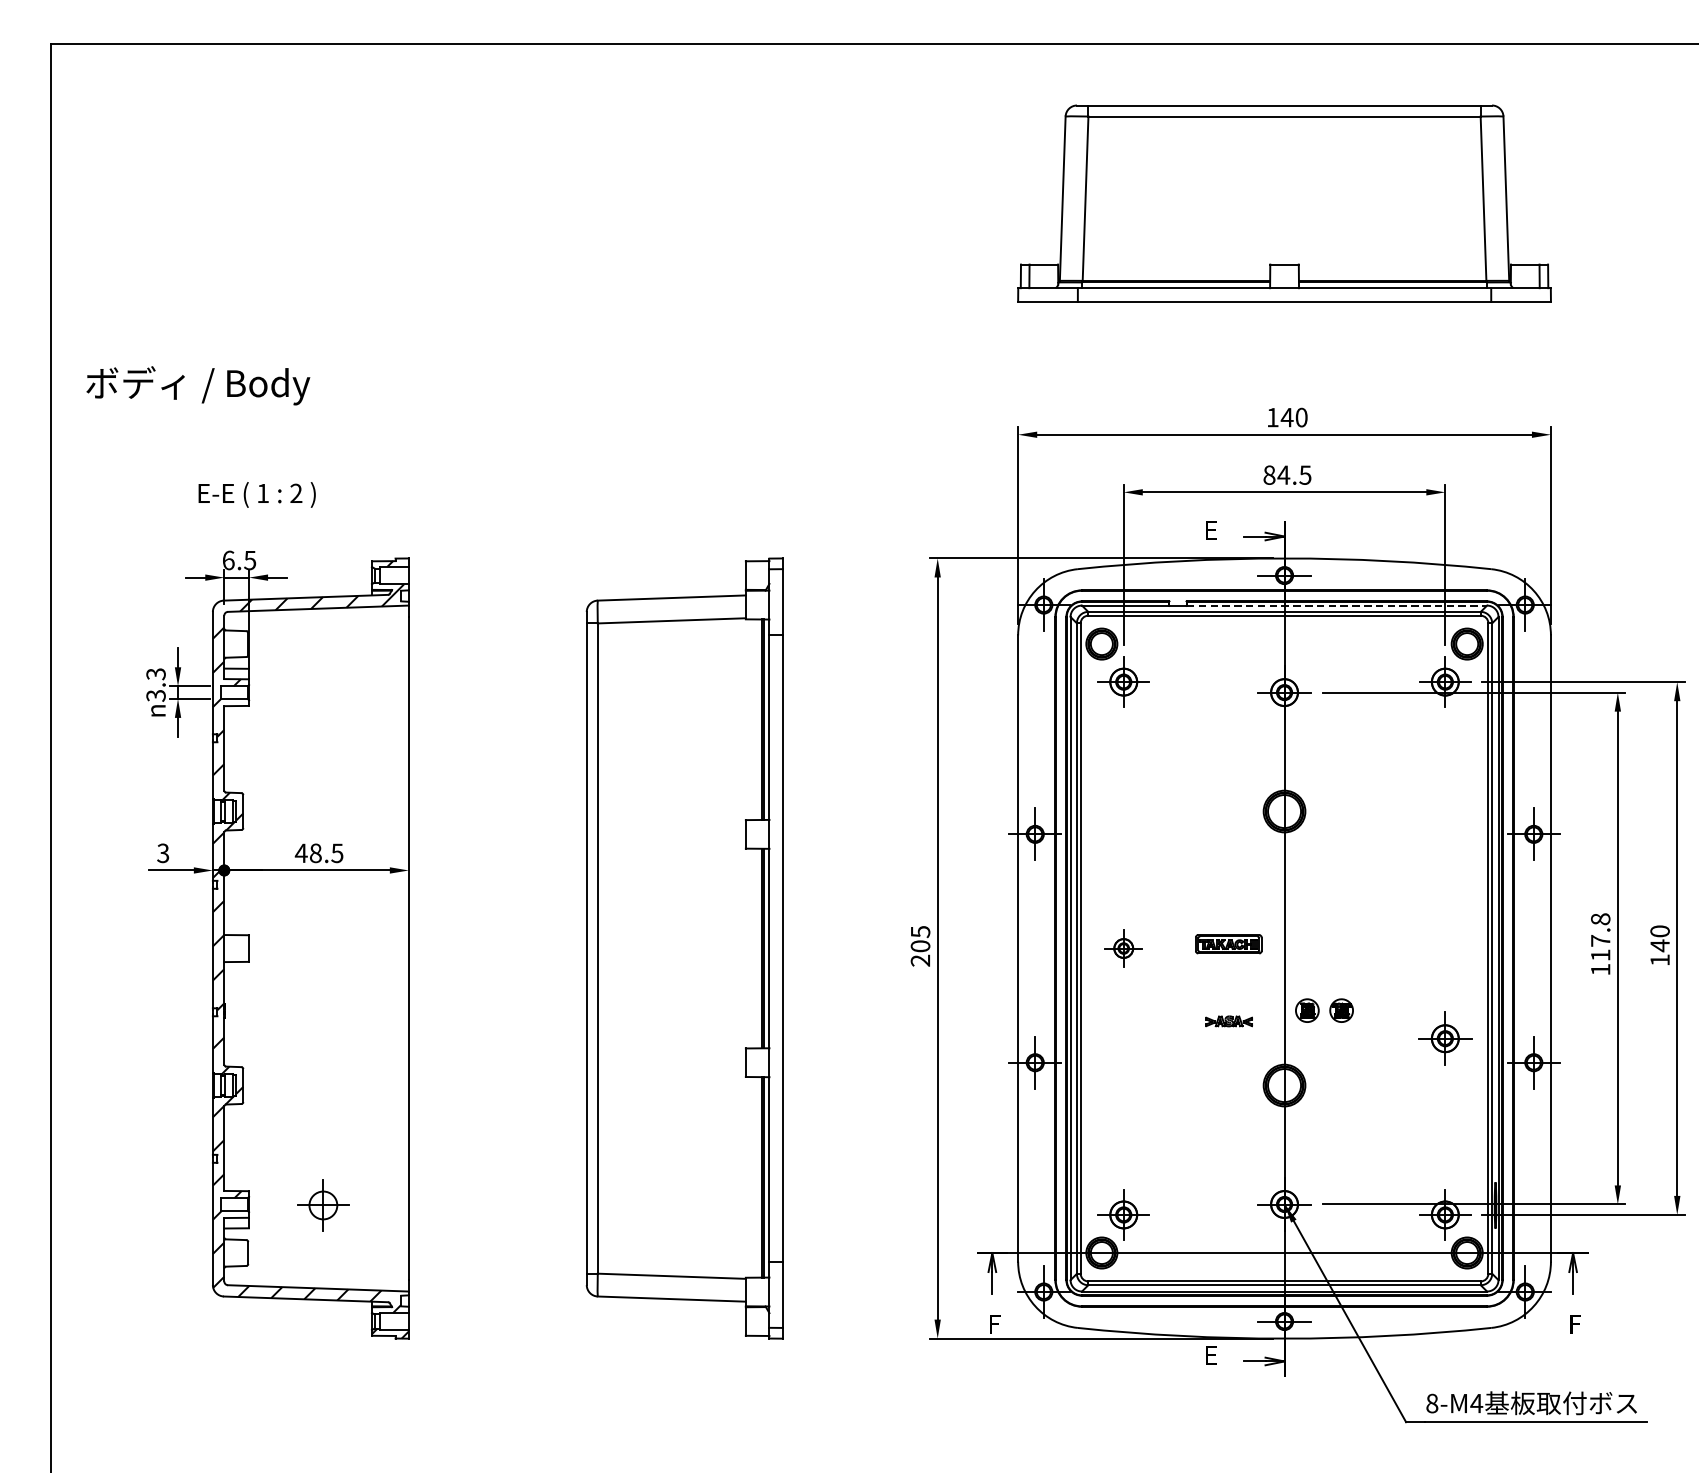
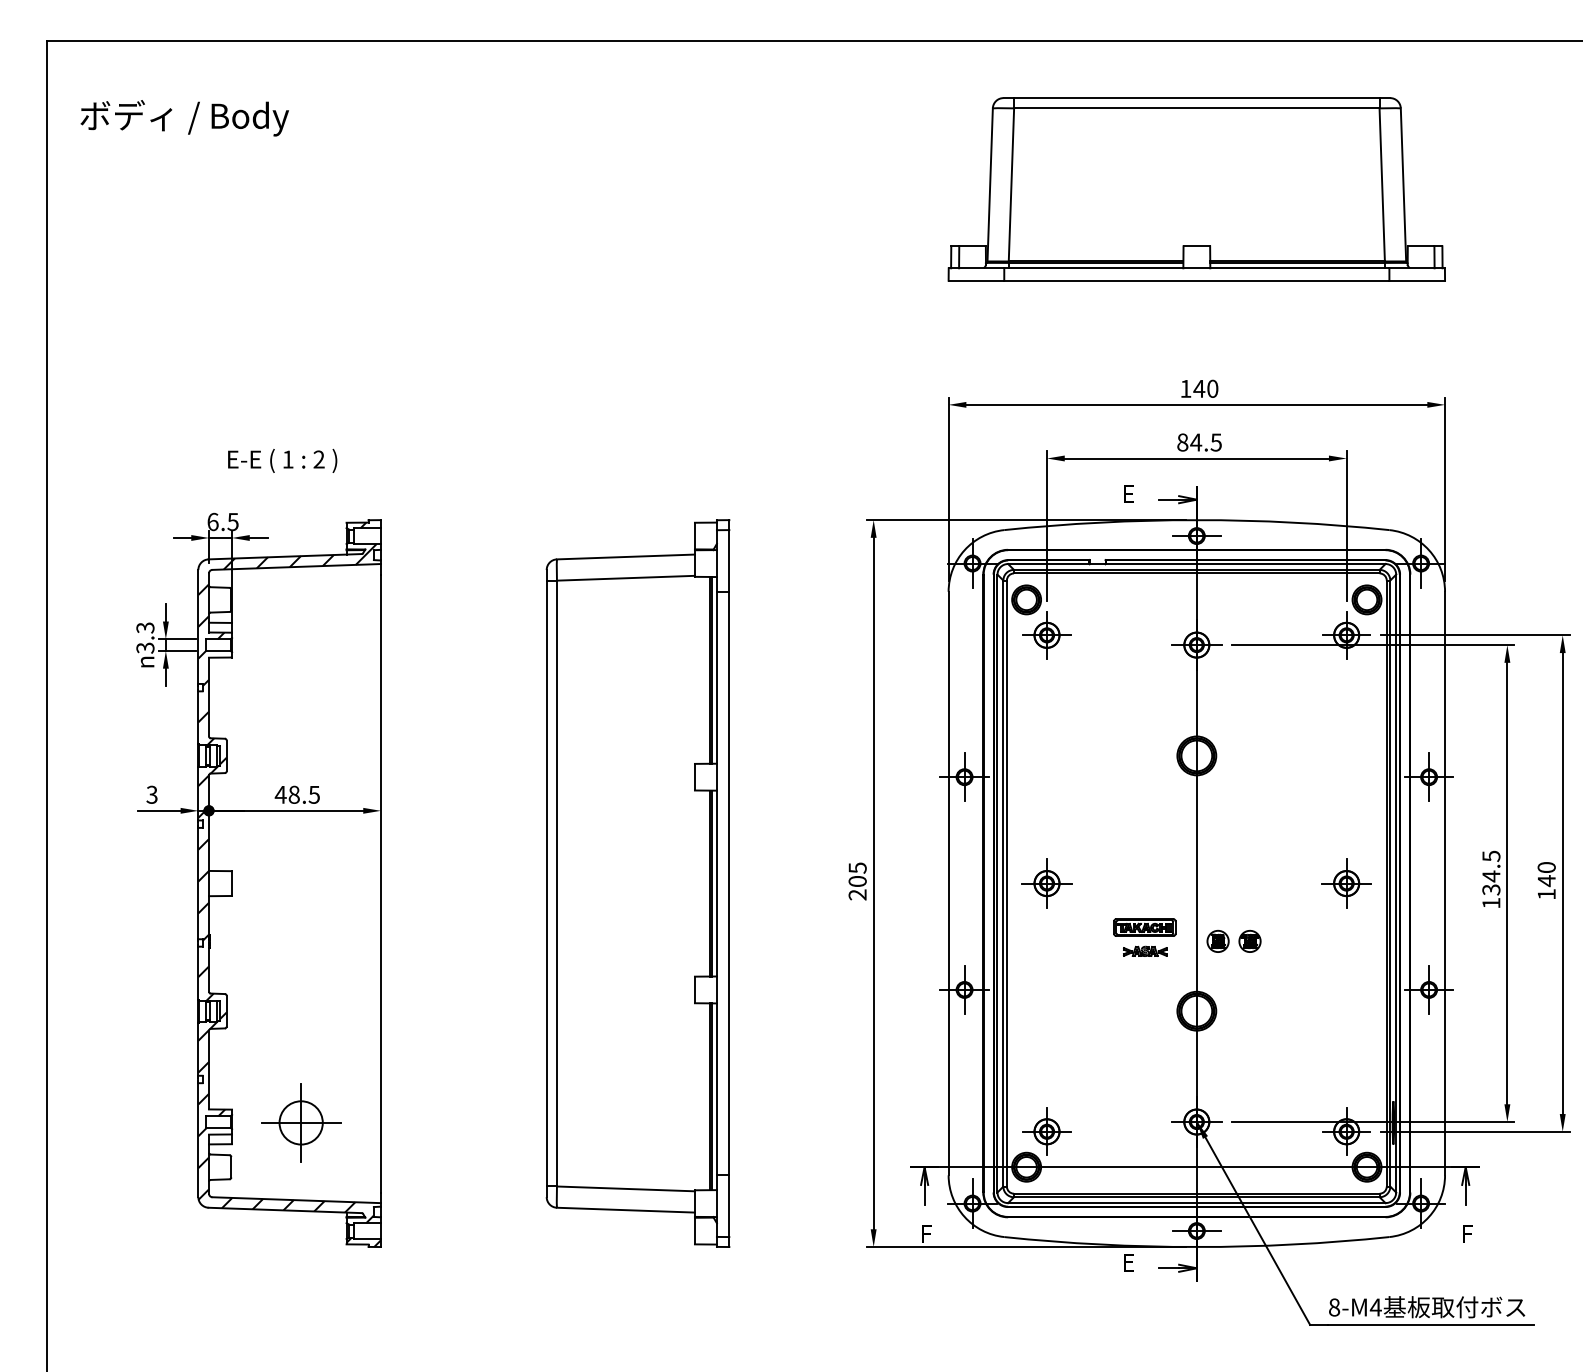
text: (198, 386) -> (184, 118), moved
text: (257, 494) -> (282, 460), moved
line: (1336, 606) -> (1245, 564), dashed -> solid
text: (1600, 936) -> (1491, 872), 117.8 -> 134.5
part: (1228, 944) -> (1144, 927), moved
part: (1123, 948) -> (1046, 883), size x1.43
part: (1445, 1038) -> (1346, 883), moved
part: (323, 1204) -> (301, 1122), size x1.67

